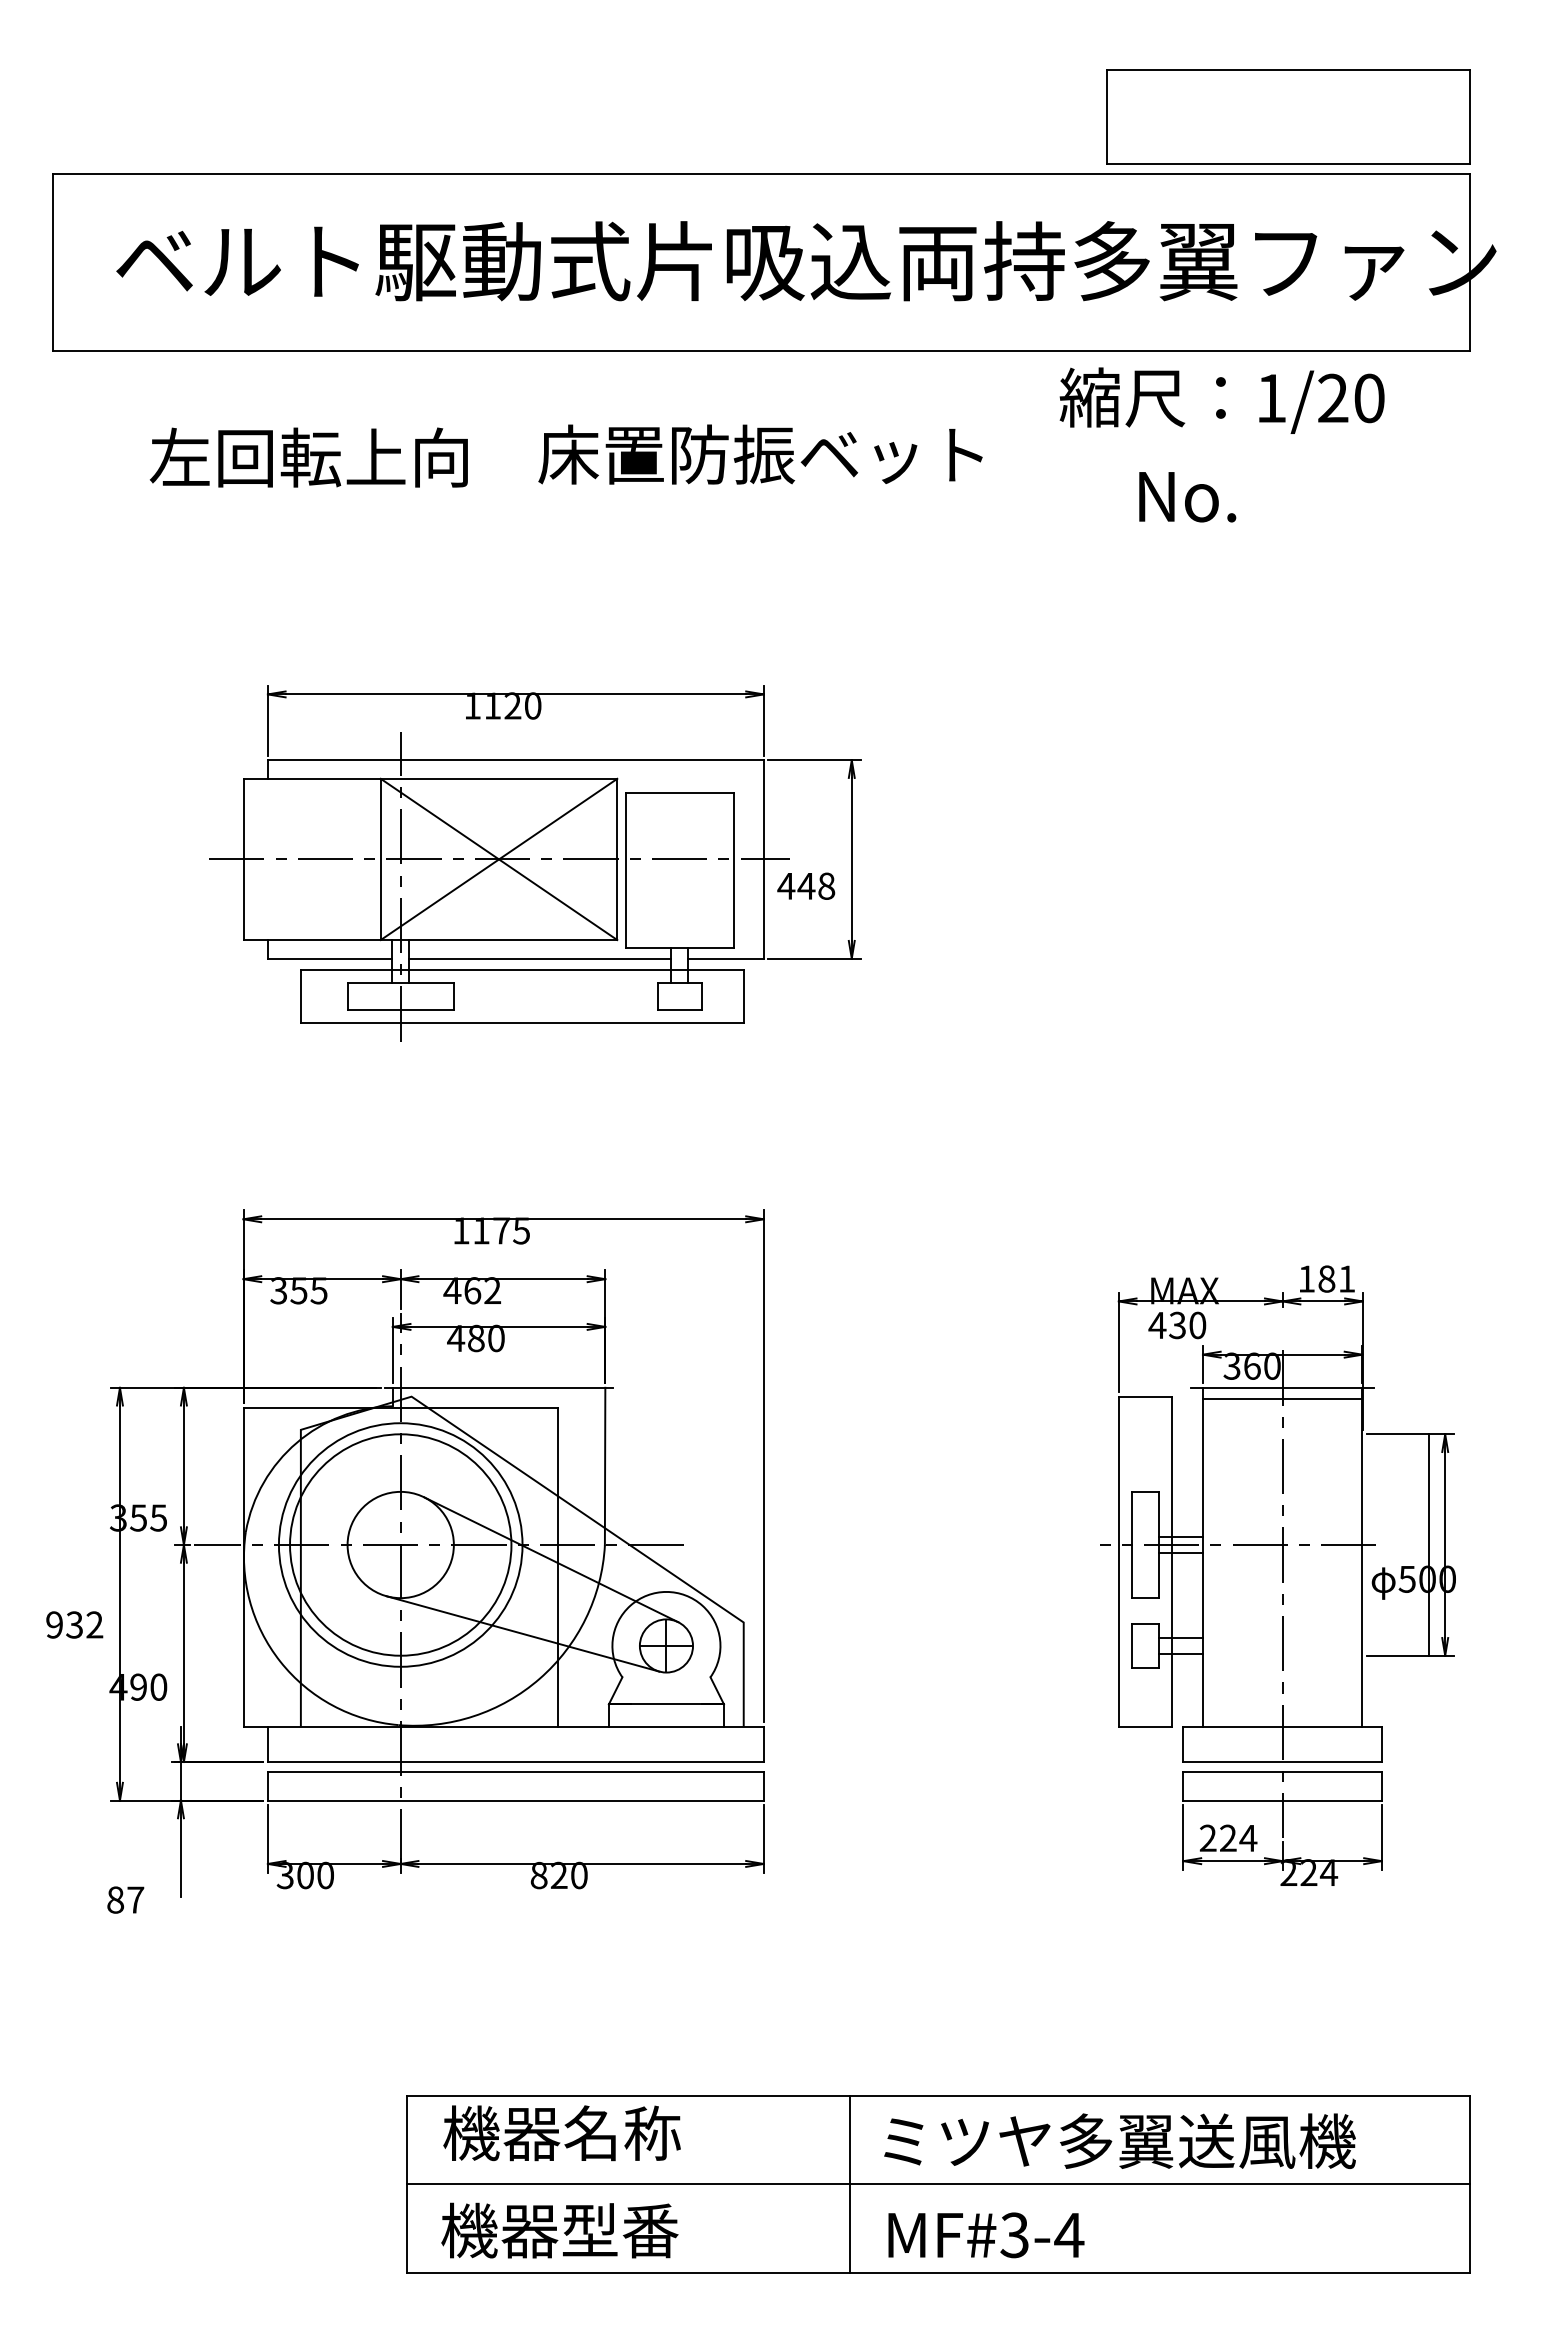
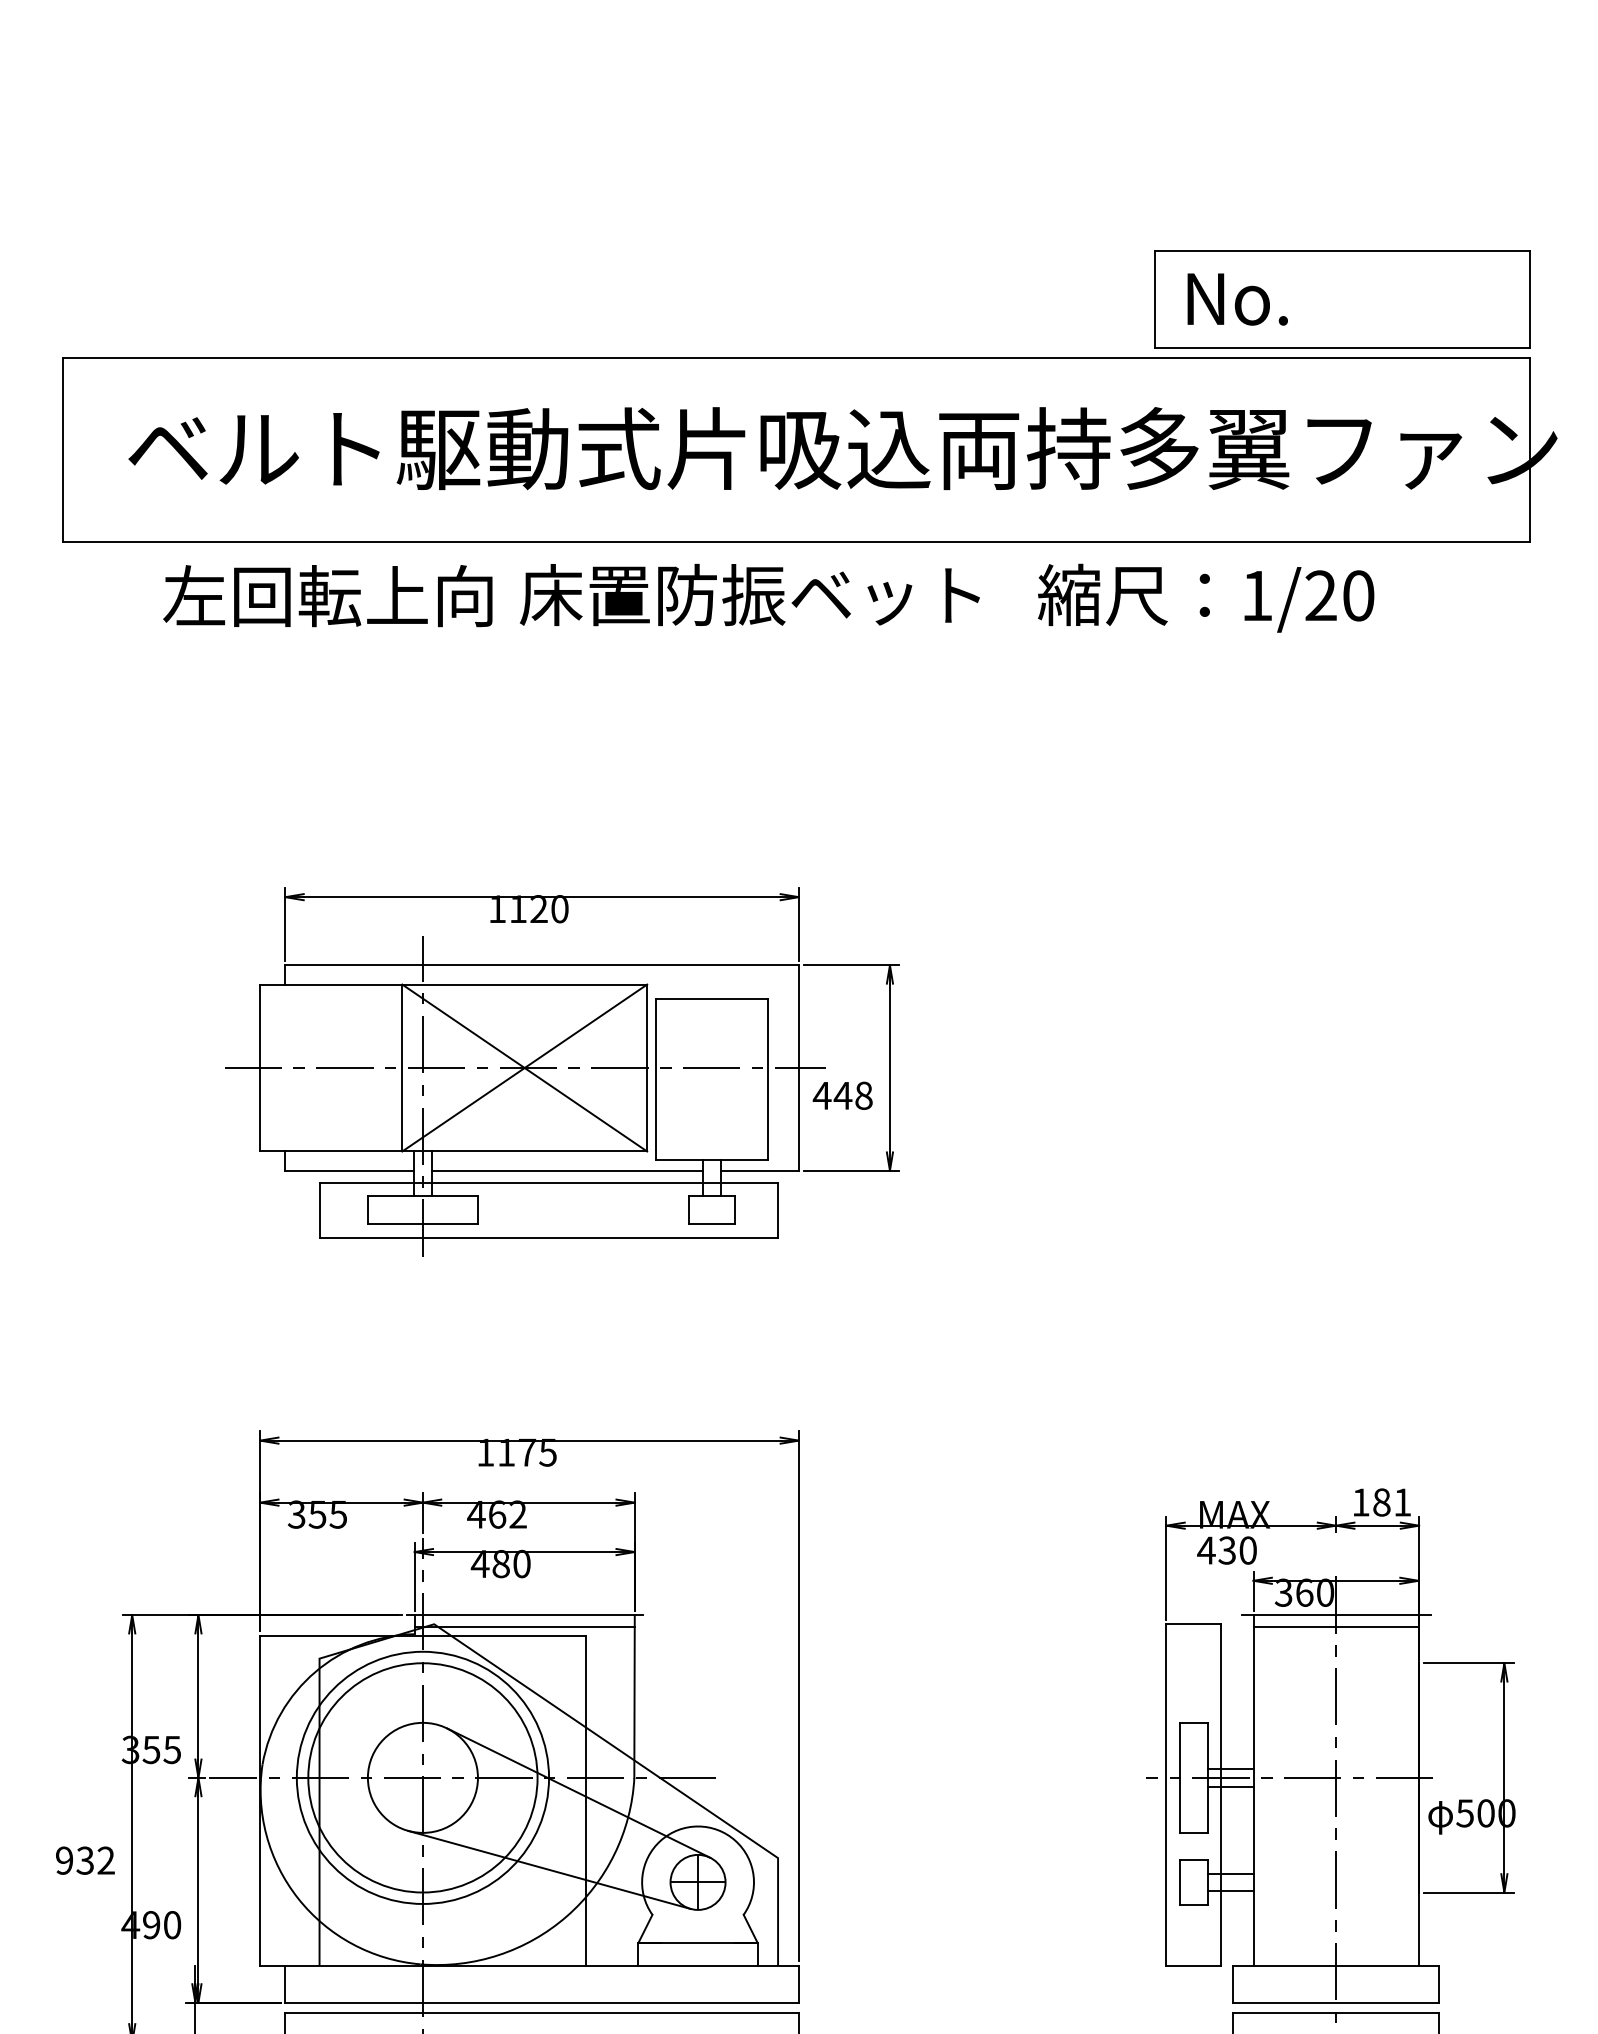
text: (1221, 400) -> (1205, 598), moved
text: (760, 454) -> (749, 594), moved
text: (308, 457) -> (327, 595), moved
text: (1187, 497) -> (1237, 299), moved
line: (498, 1398) -> (524, 1626), added
line: (1428, 1544) -> (1418, 1777), moved

